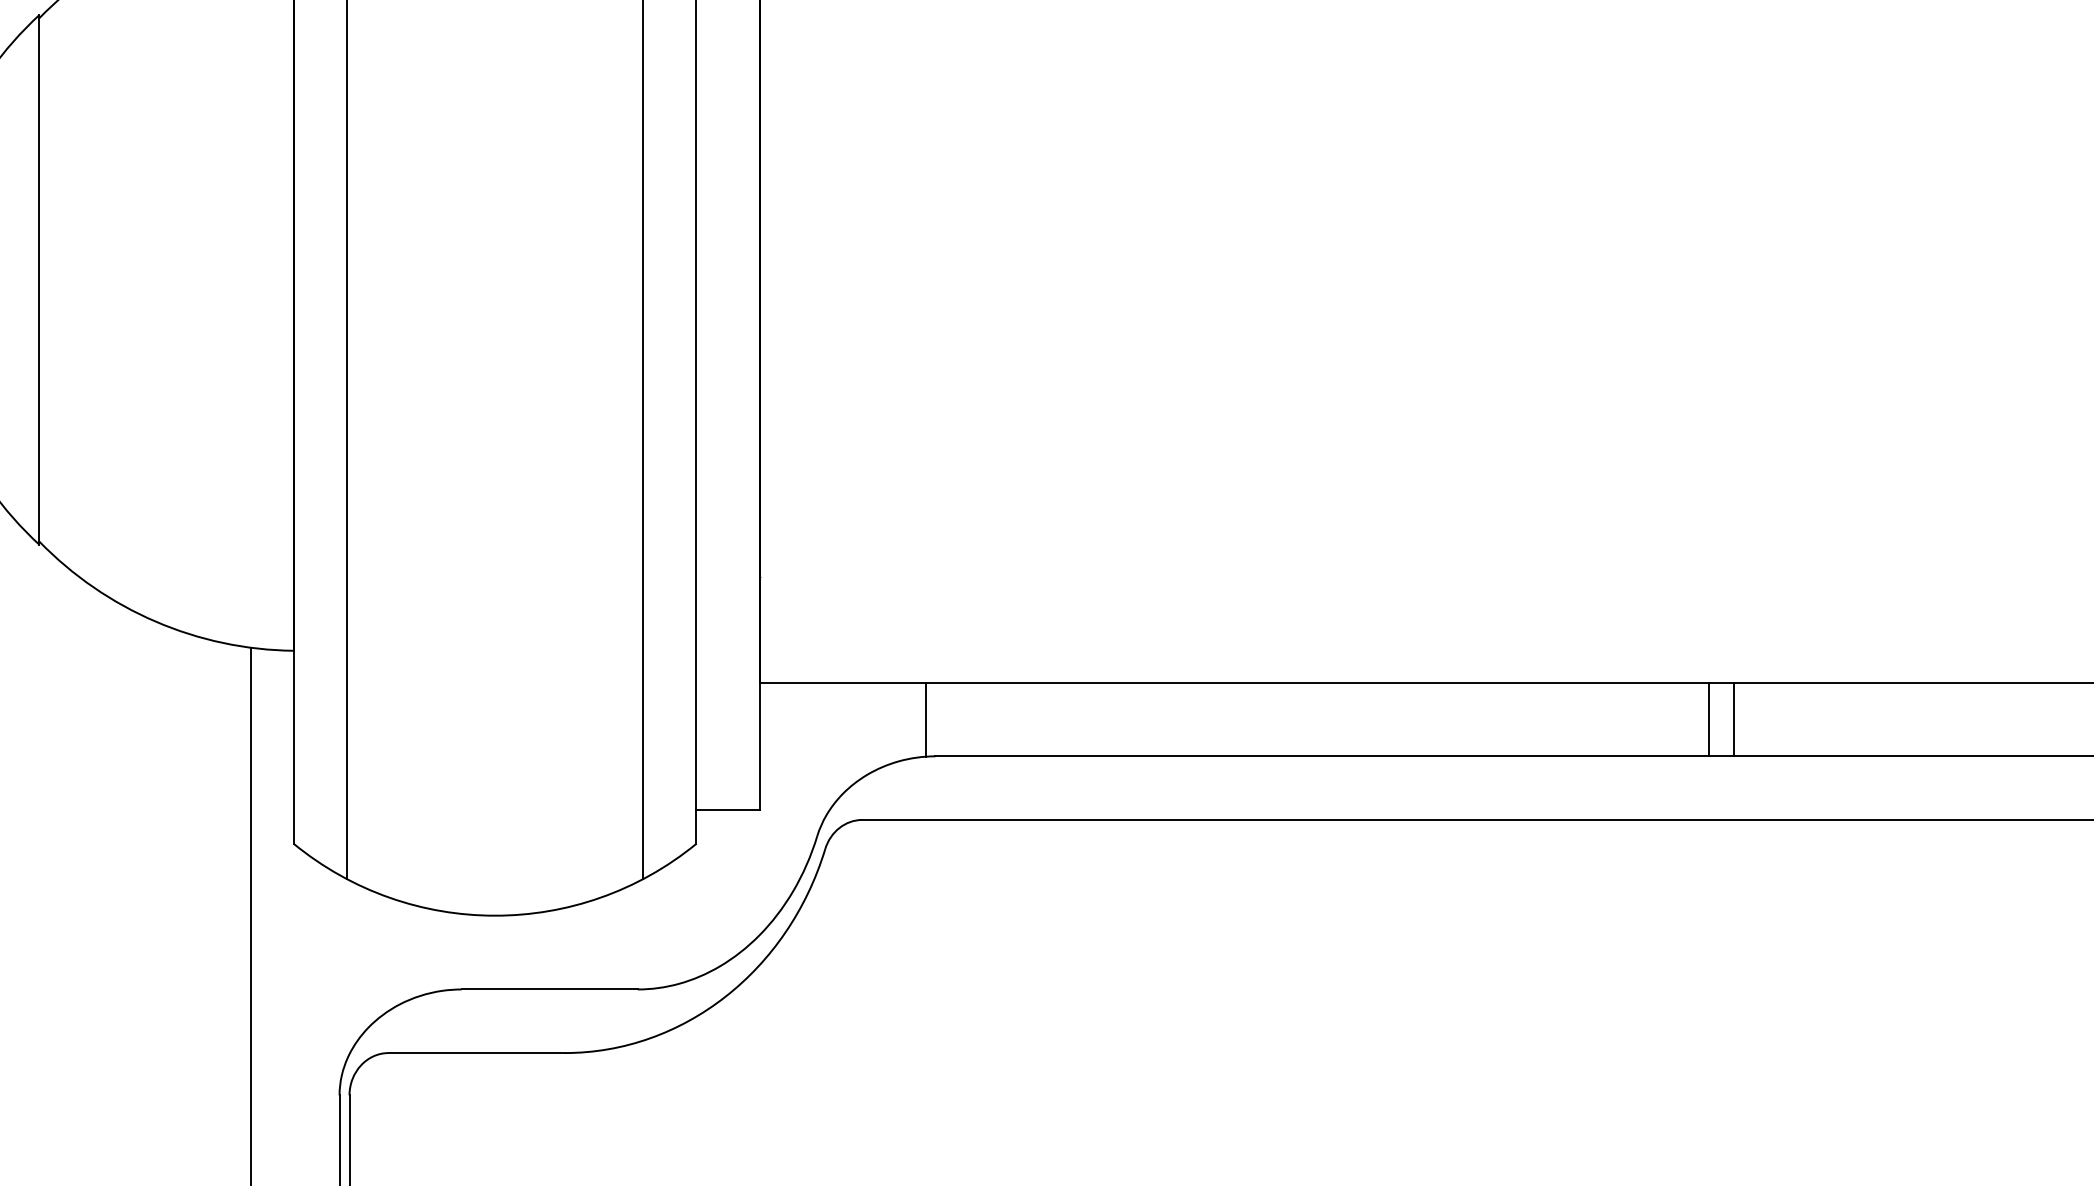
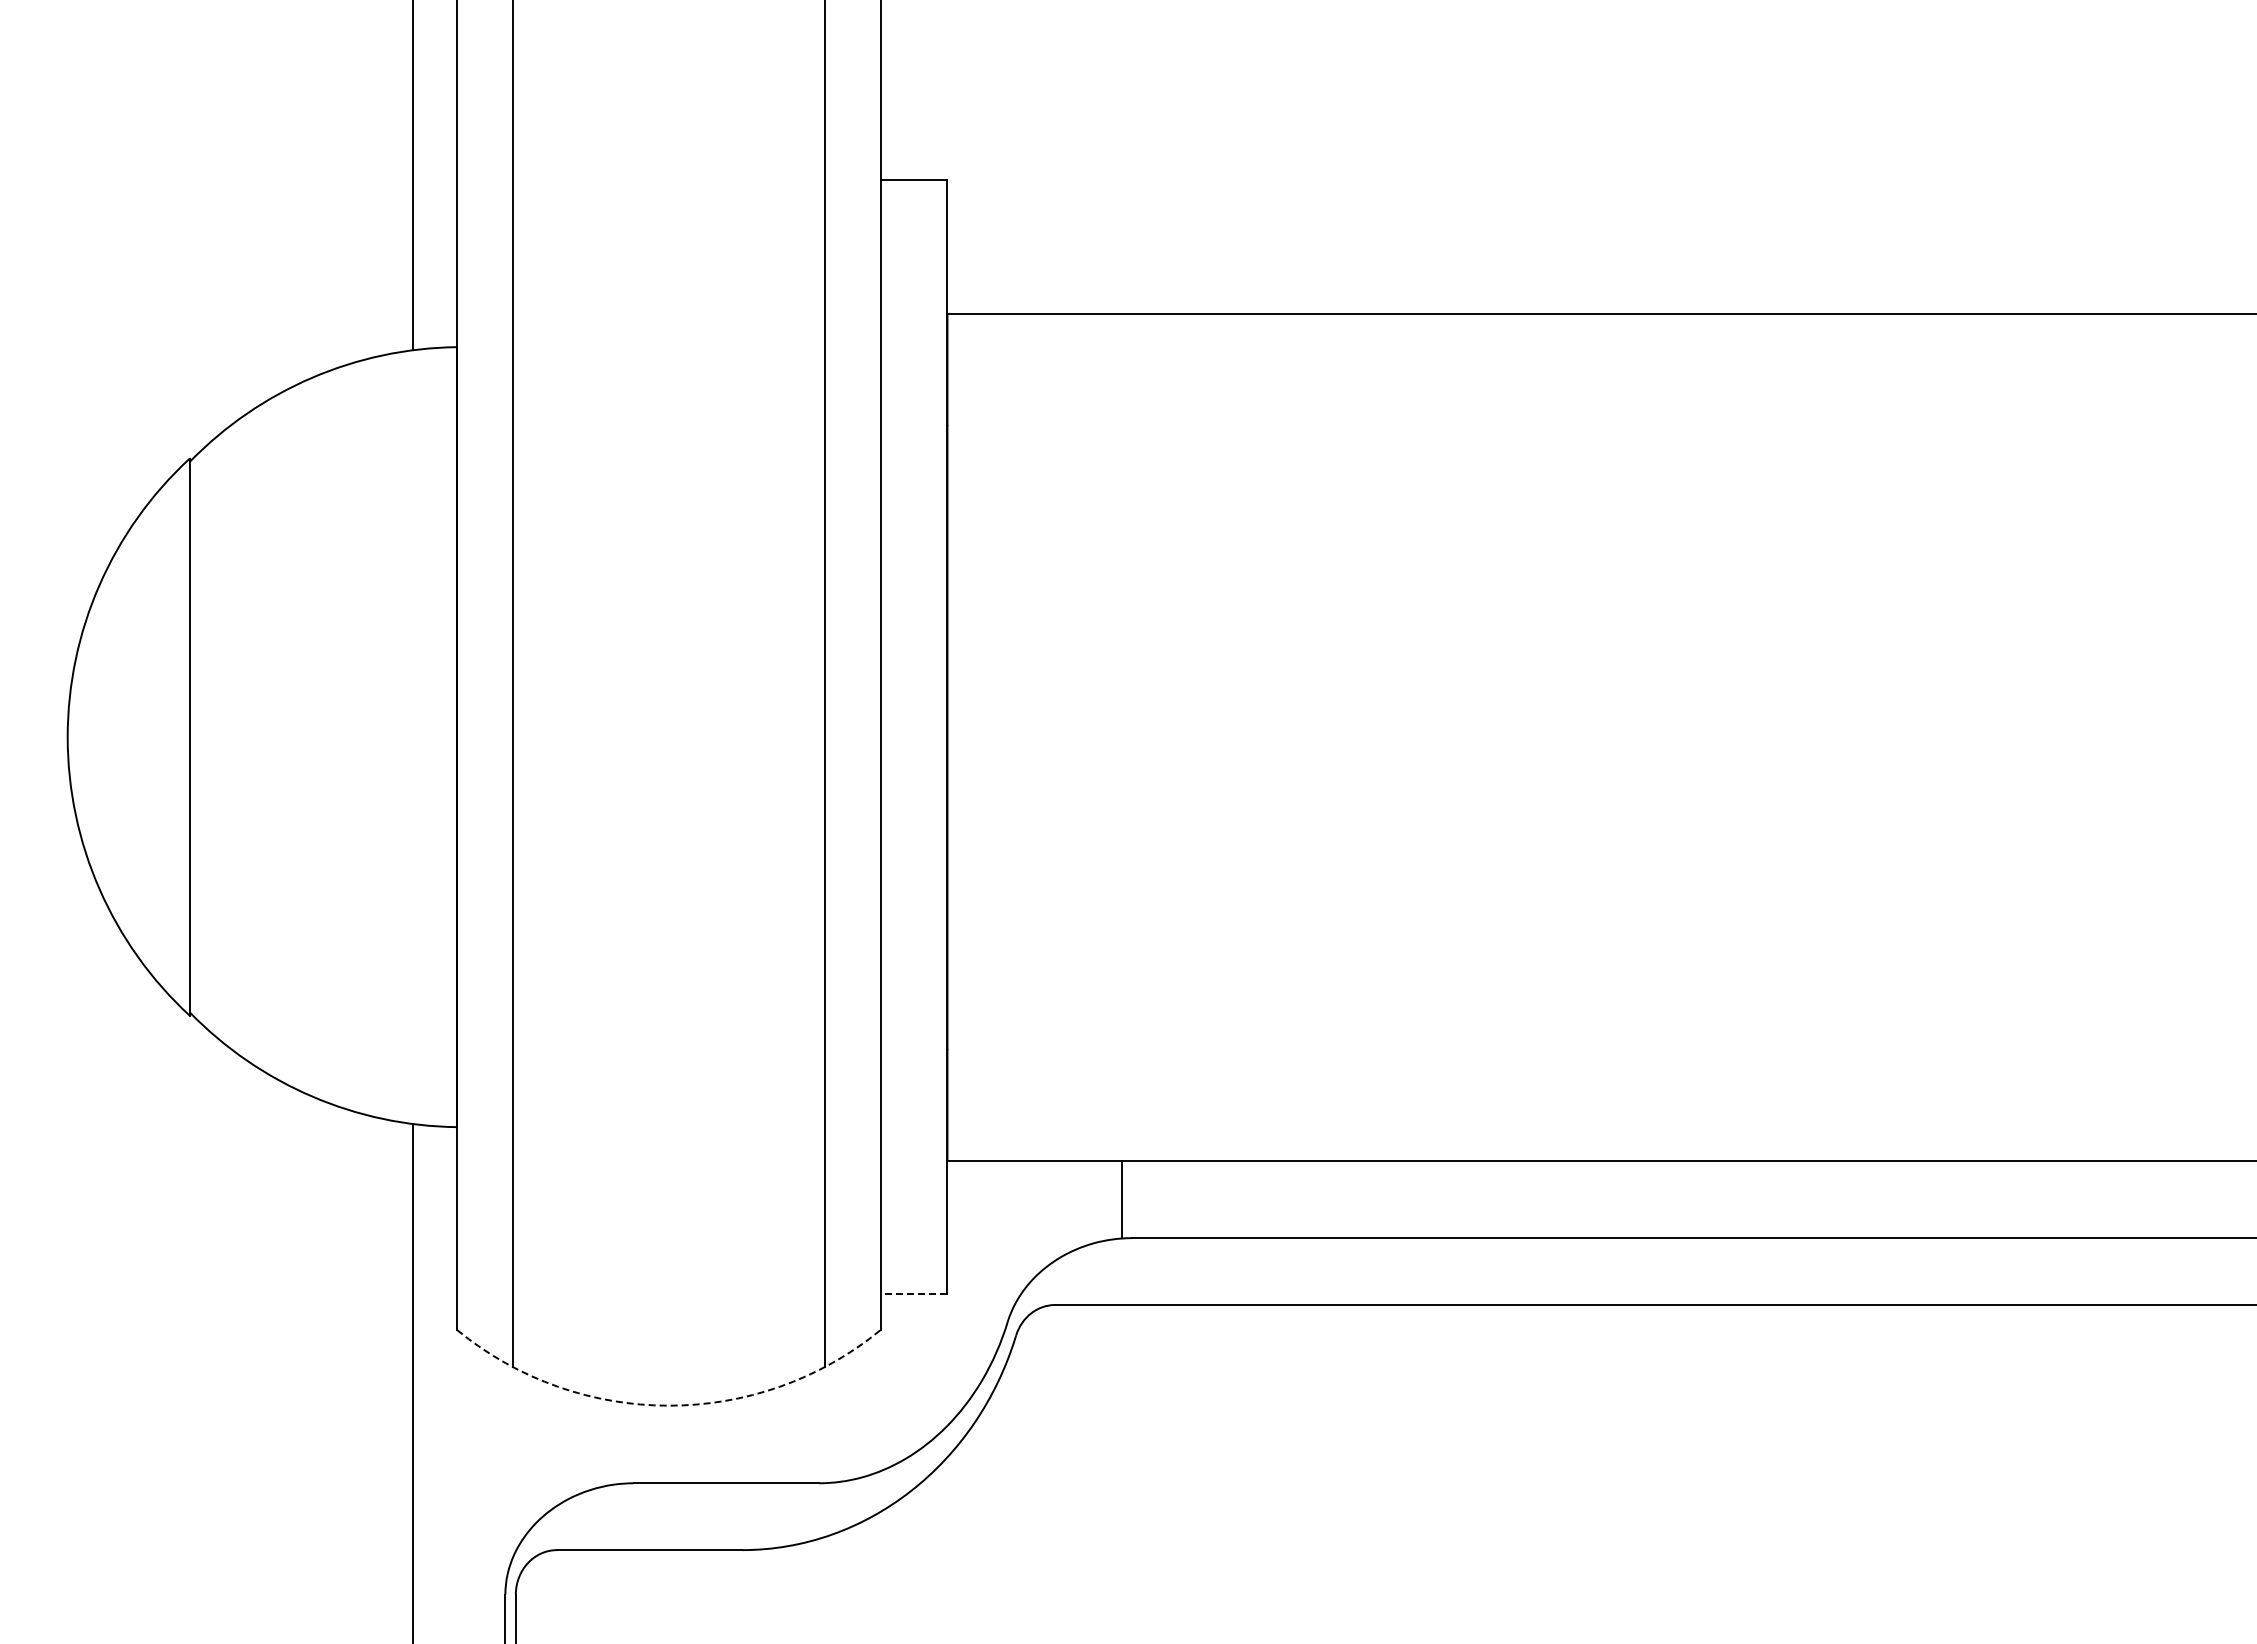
line: (1709, 719) -> (1945, 1199), removed
line: (1733, 719) -> (1971, 1199), removed
line: (727, 809) -> (913, 1294), solid -> dashed
arc: (494, 915) -> (668, 1405), solid -> dashed

